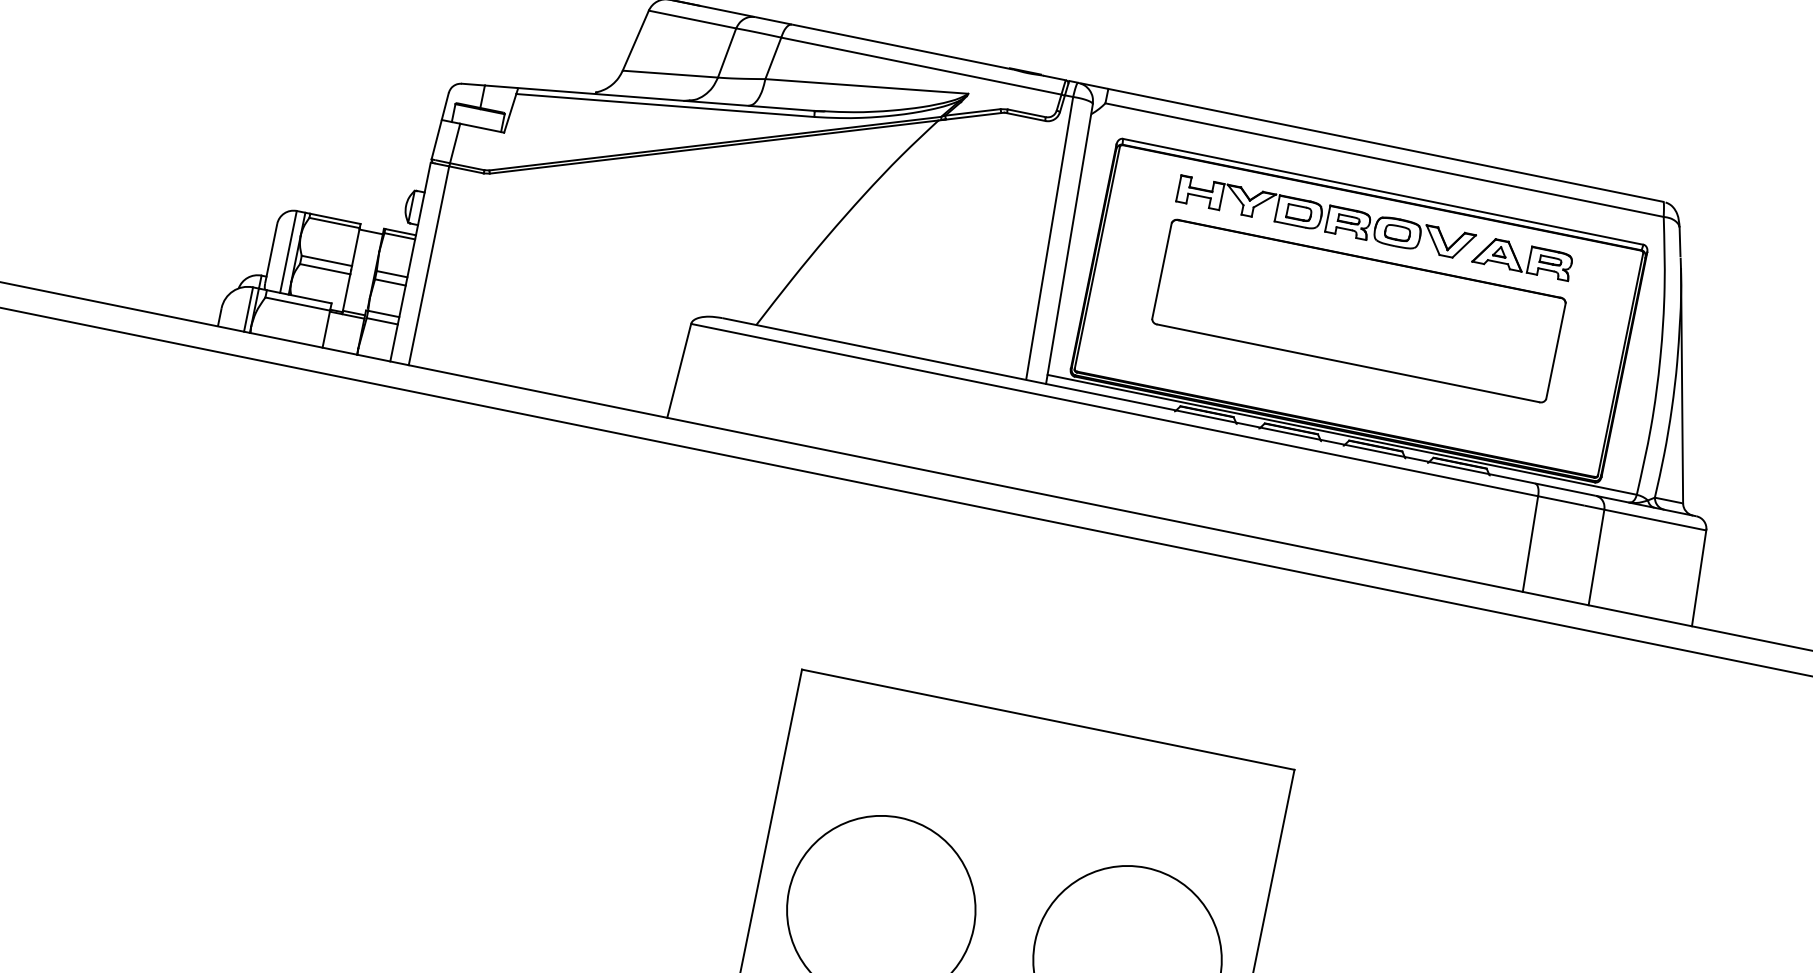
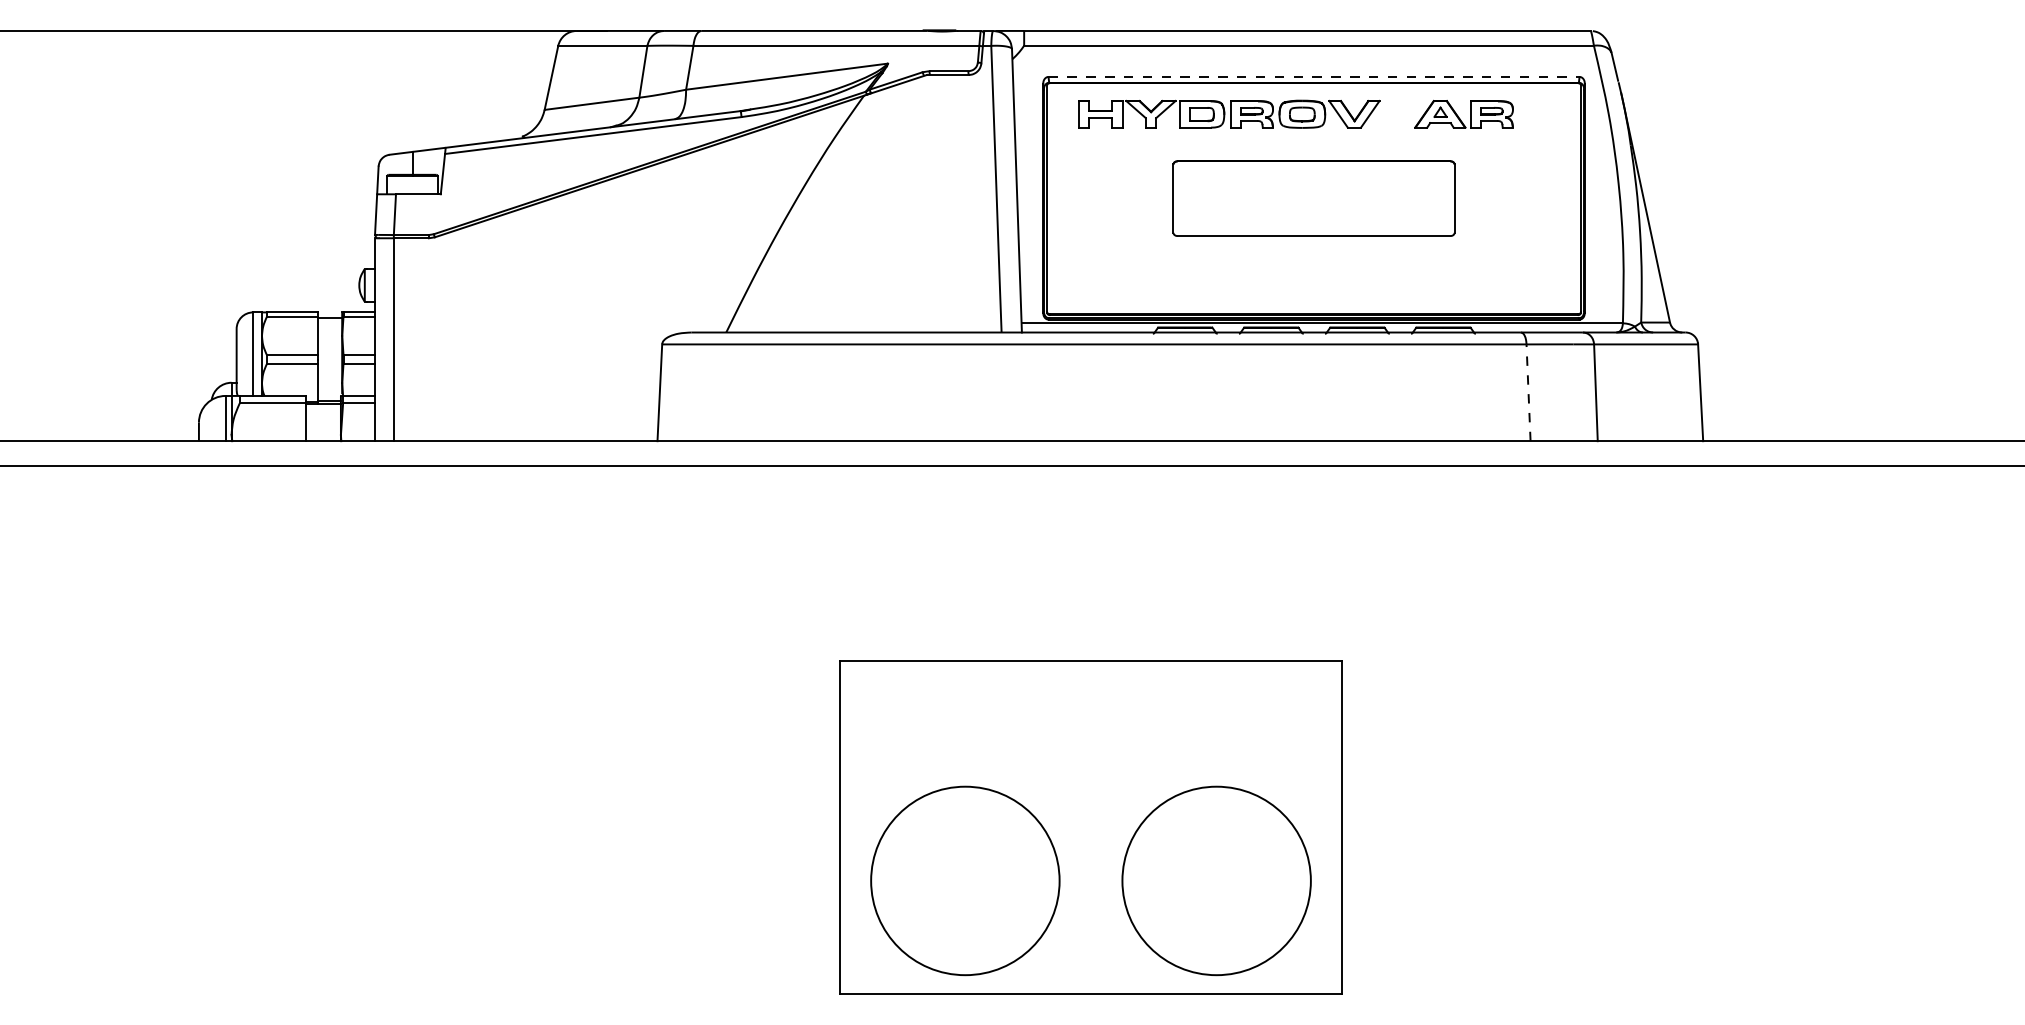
line: (1383, 192) -> (1314, 77), solid -> dashed
part: (1326, 217) -> (1229, 113), moved
part: (1358, 310) -> (1313, 198), size x0.7
line: (1530, 543) -> (1528, 392), solid -> dashed

